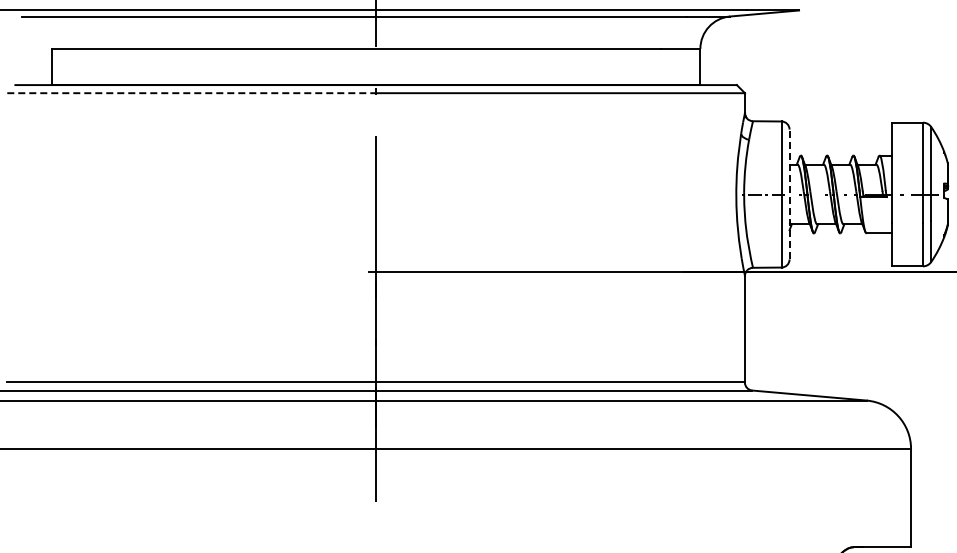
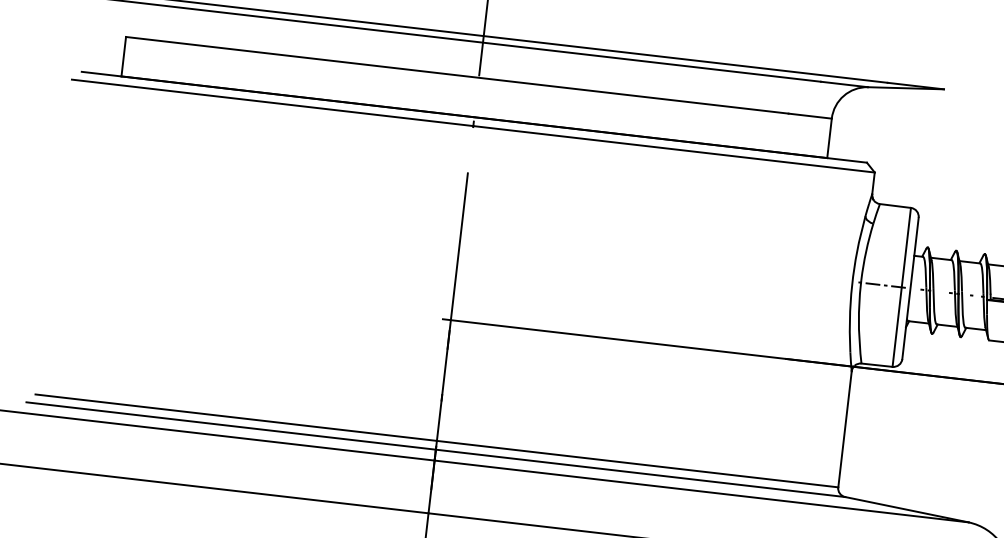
line: (192, 93) -> (273, 103), dashed -> solid
line: (789, 194) -> (910, 288), dashed -> solid

